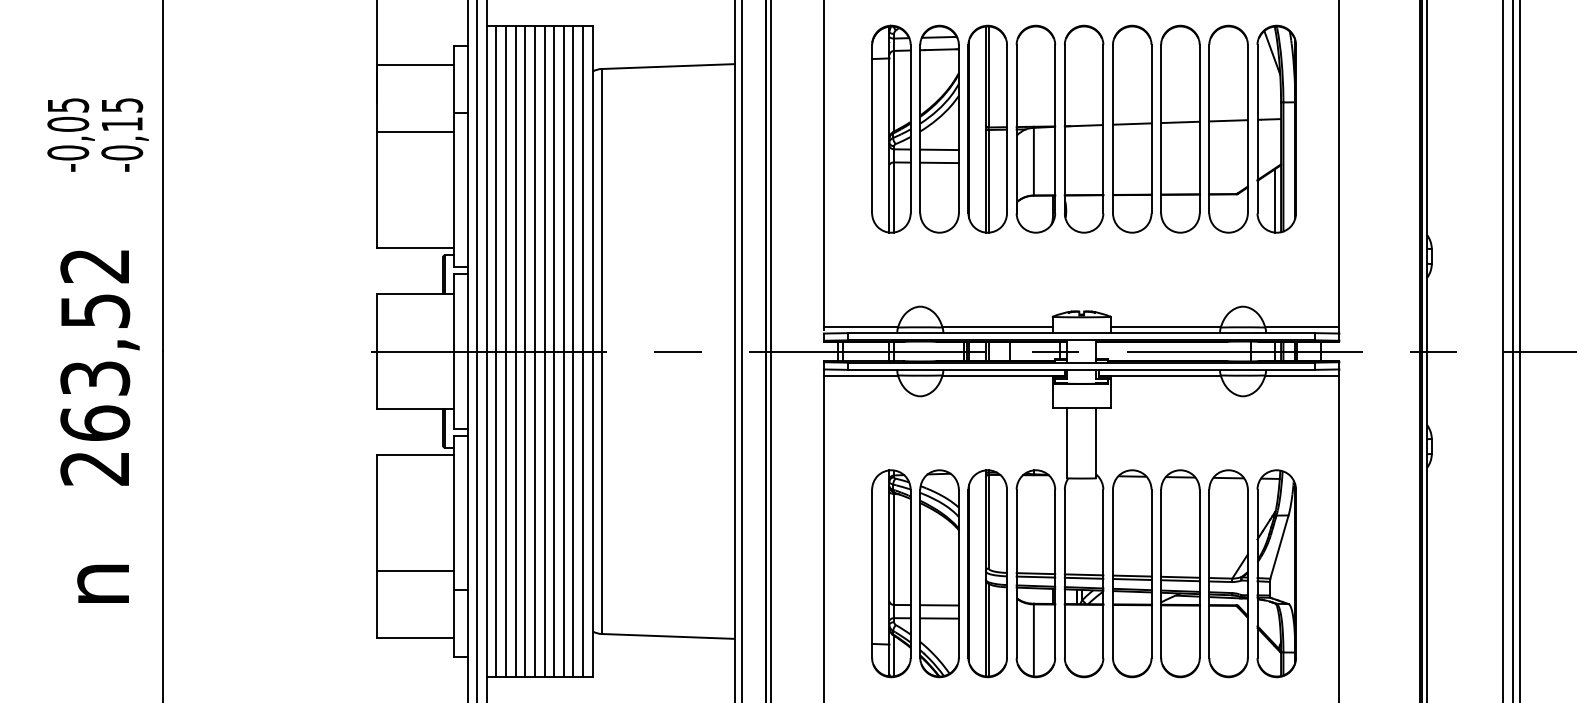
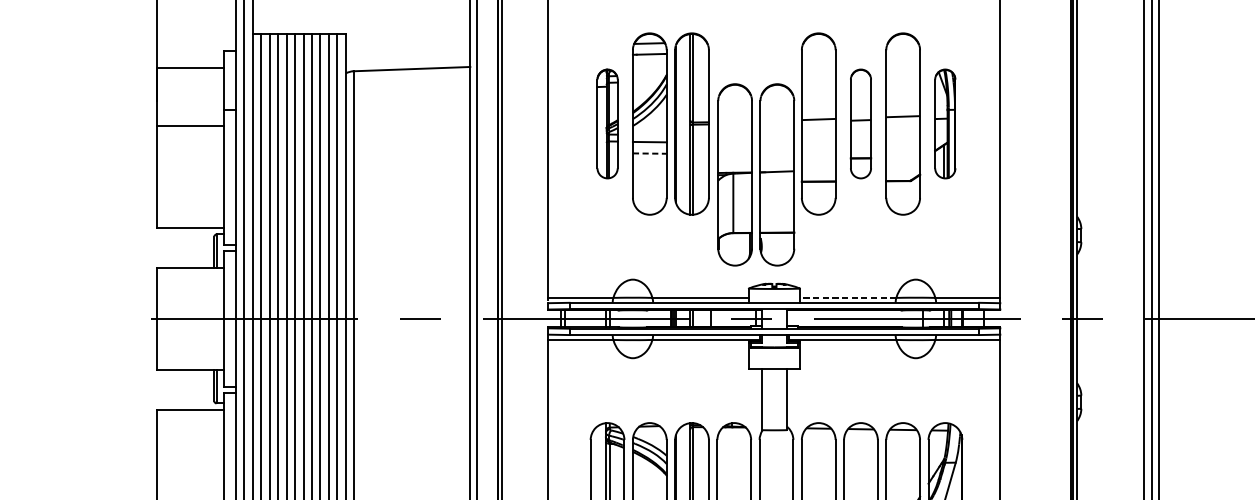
part: (891, 128) -> (607, 123), size x0.6
part: (1059, 128) -> (755, 174), moved
part: (1180, 128) -> (861, 123), size x0.6
part: (1276, 128) -> (945, 123), size x0.6
line: (940, 162) -> (650, 153), solid -> dashed
line: (1165, 327) -> (847, 297), solid -> dashed

